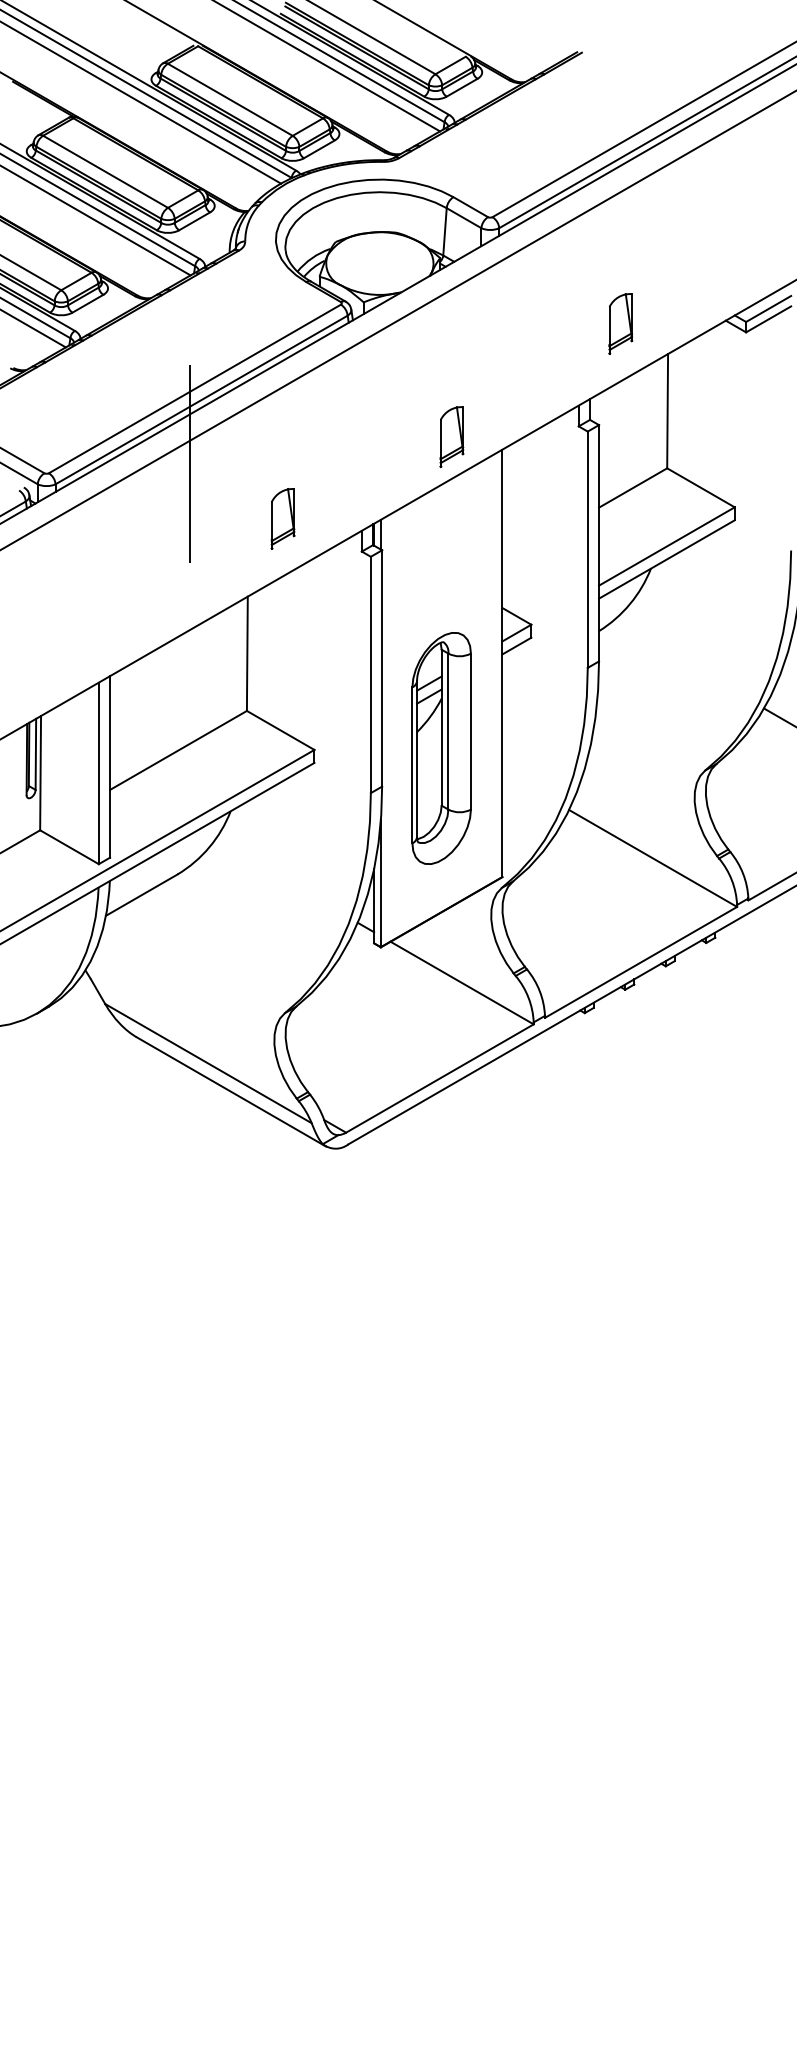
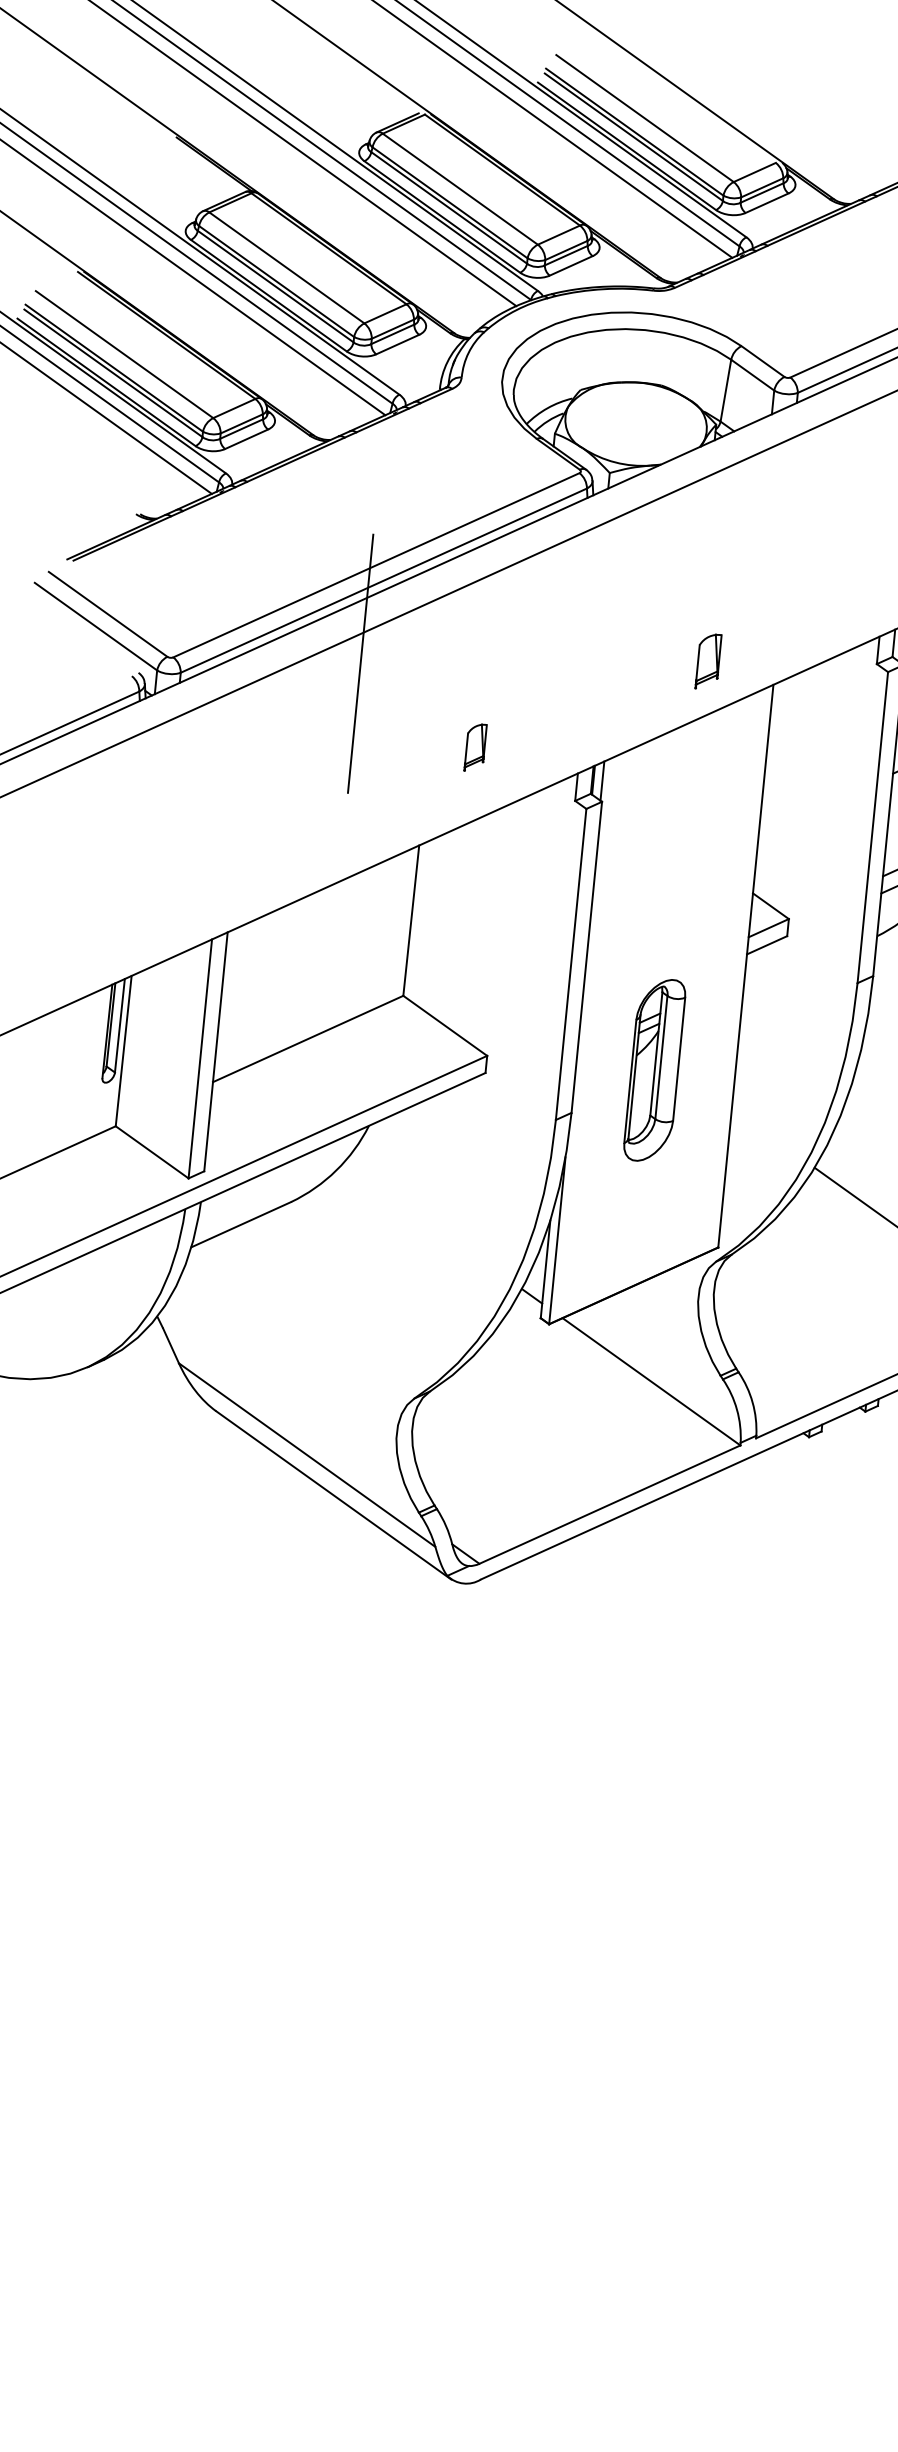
part: (451, 436) -> (708, 660), size x0.7
part: (282, 518) -> (474, 747), size x0.6
part: (441, 748) -> (654, 1070), size x0.6

